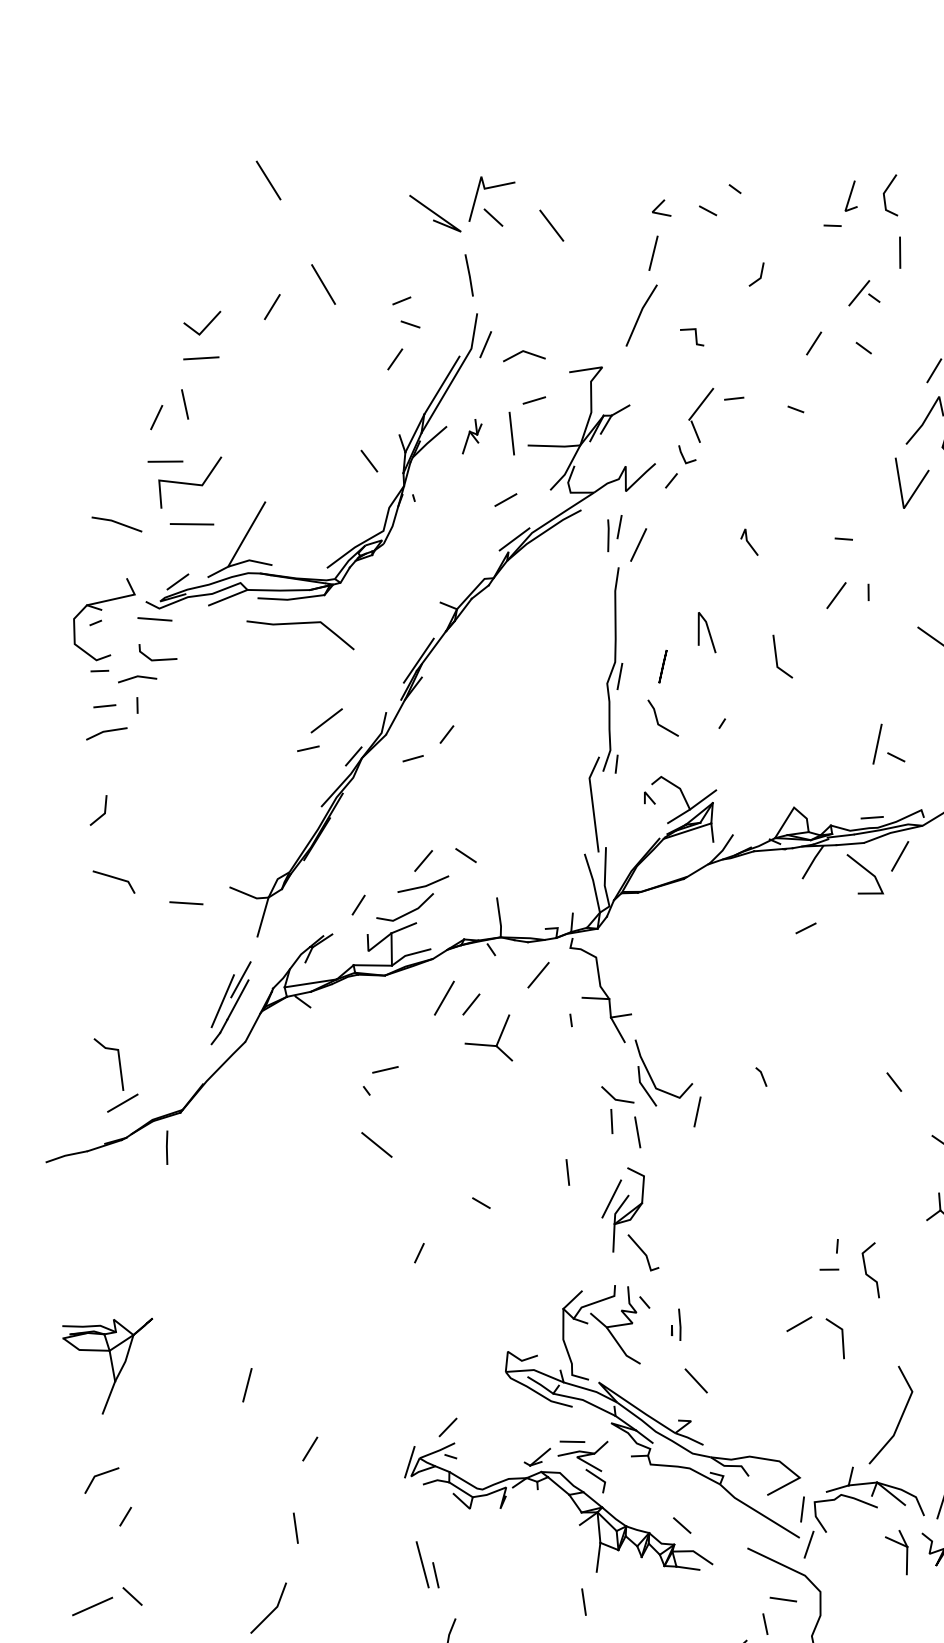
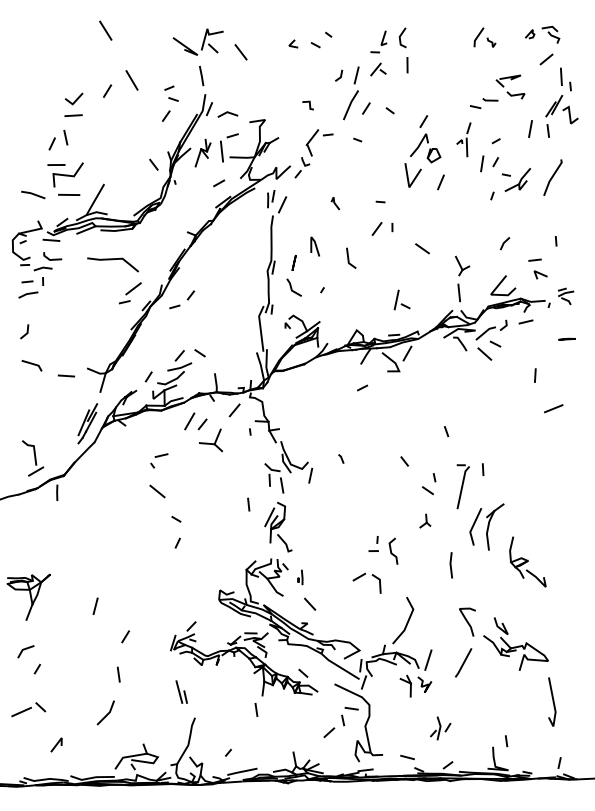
part: (642, 291) -> (351, 93), moved
part: (864, 293) -> (378, 69), moved
part: (471, 435) -> (202, 152), size x1.67
line: (299, 625) -> (112, 260), moved
line: (481, 1203) -> (176, 519), moved

